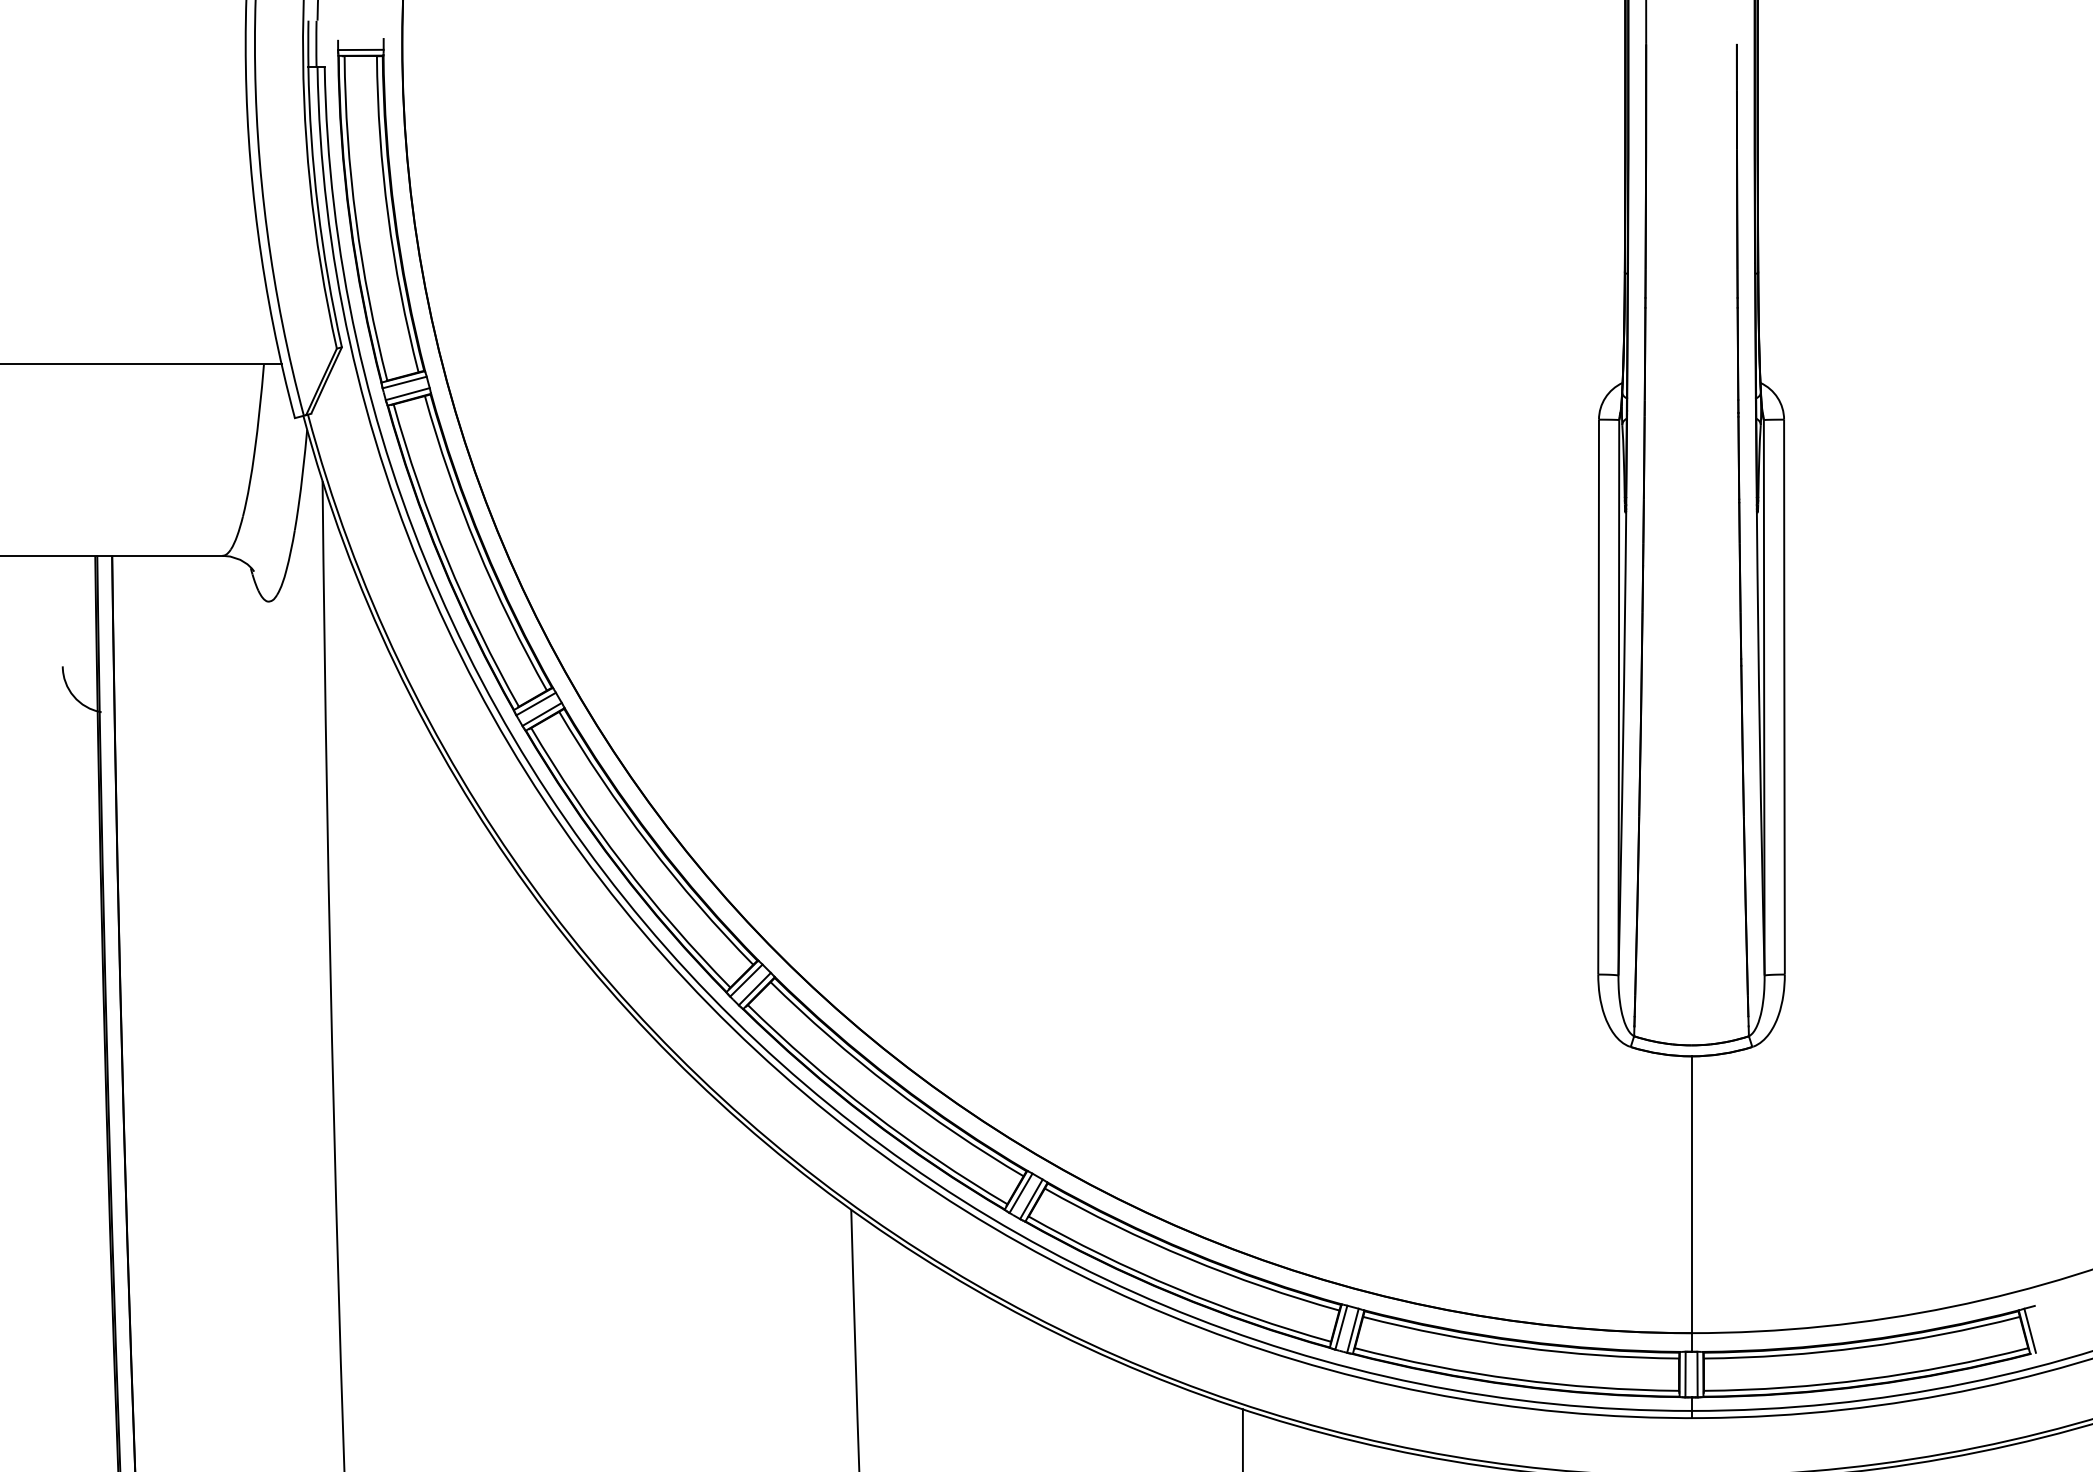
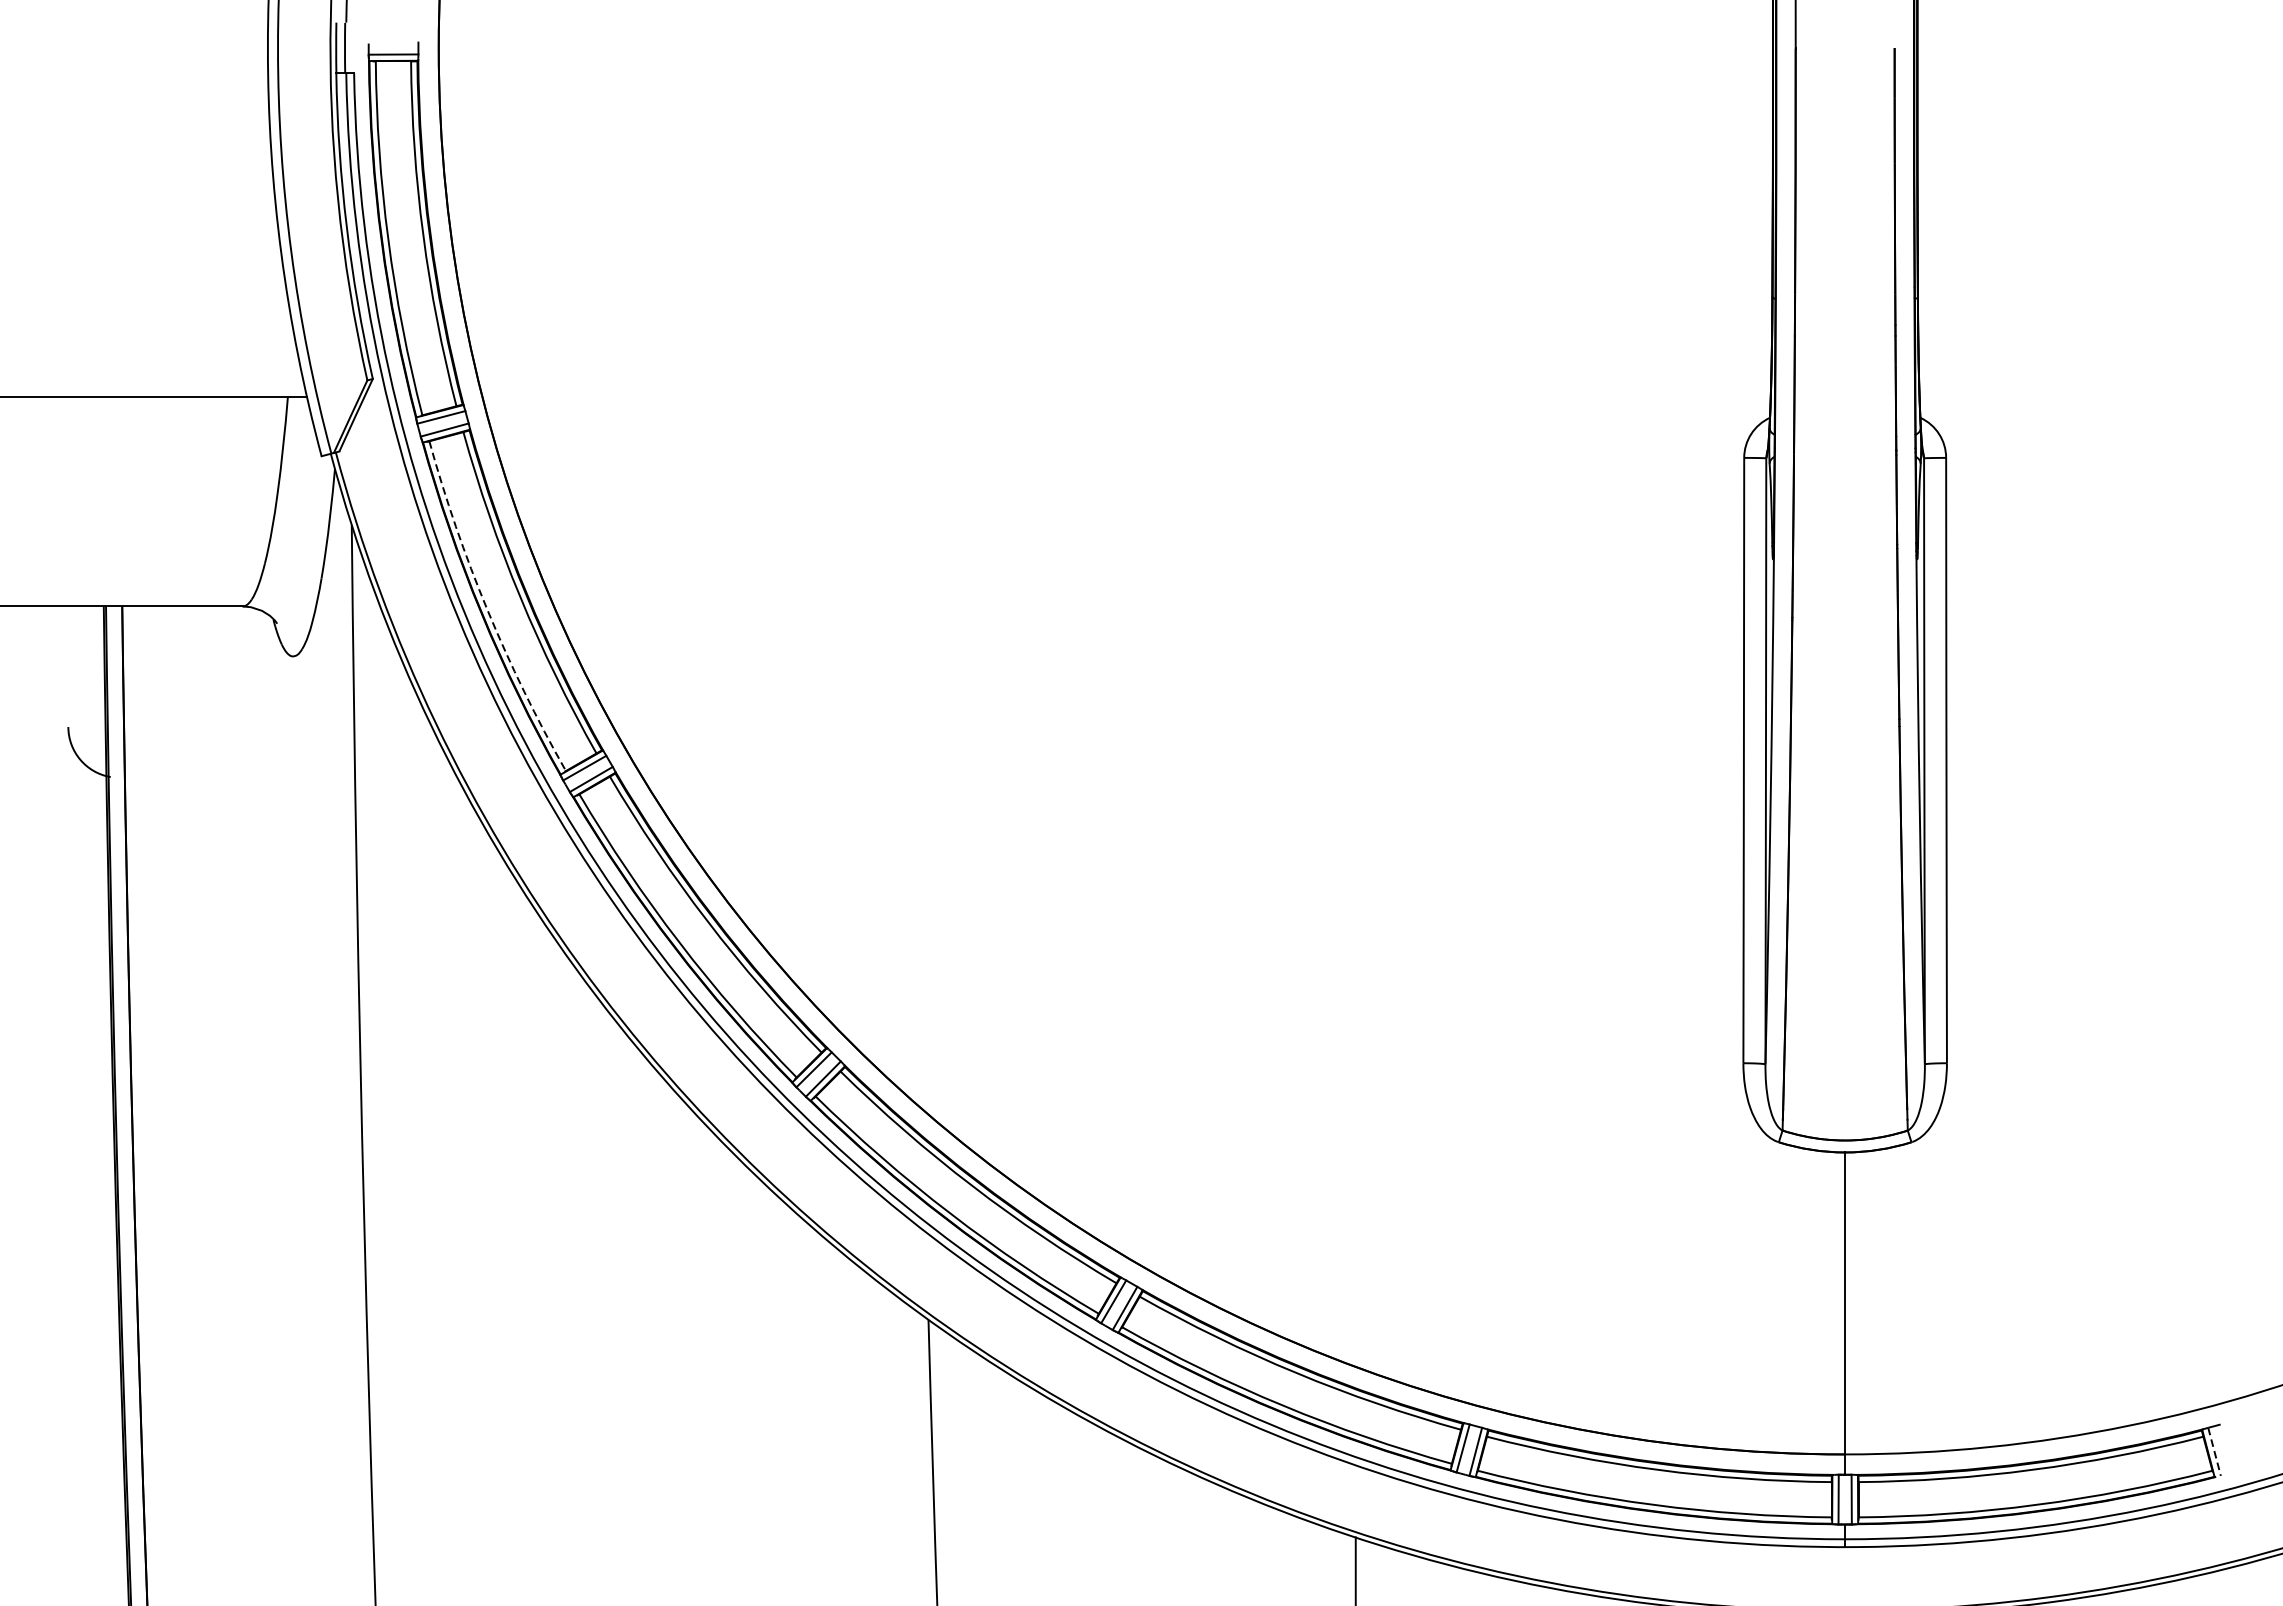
arc: (447, 559) -> (488, 610), solid -> dashed
line: (2030, 1330) -> (2214, 1451), solid -> dashed

